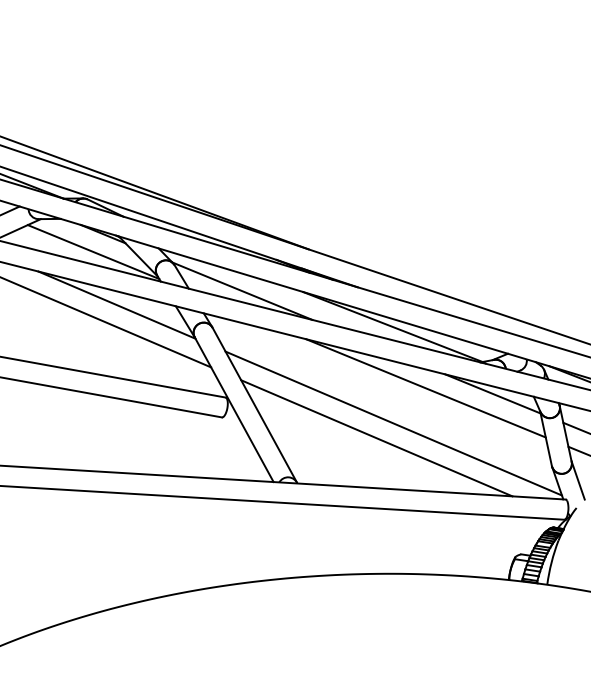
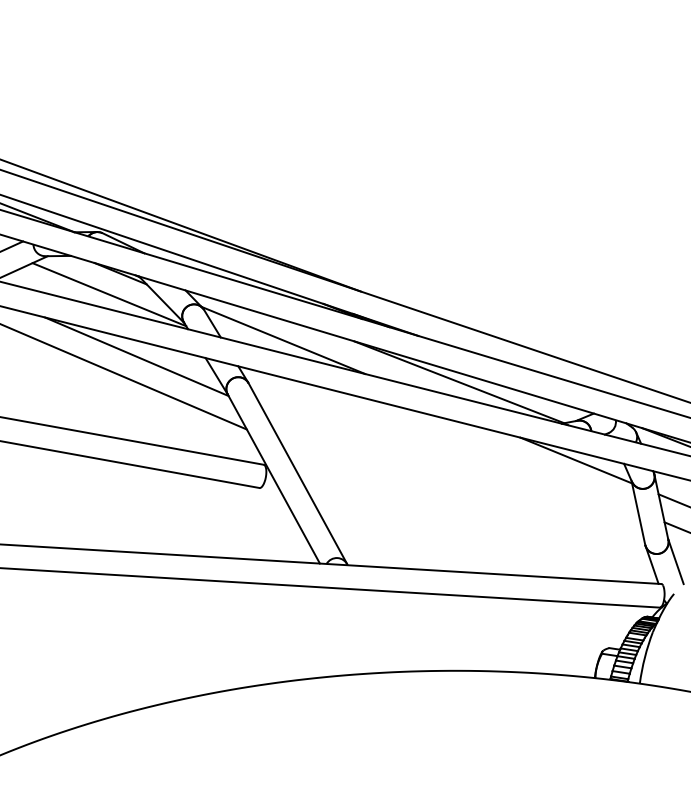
line: (425, 387) -> (497, 453), removed
line: (393, 423) -> (459, 495), removed
line: (376, 438) -> (440, 512), removed

